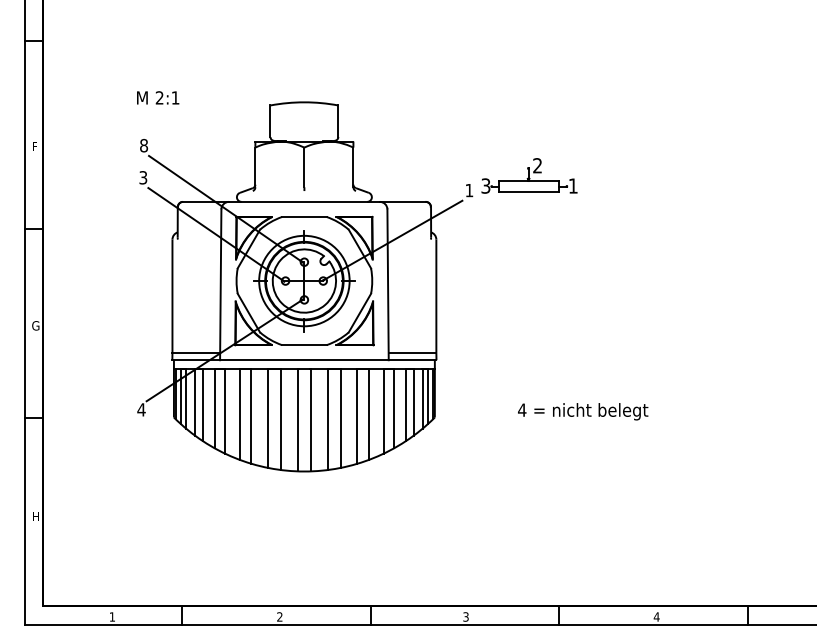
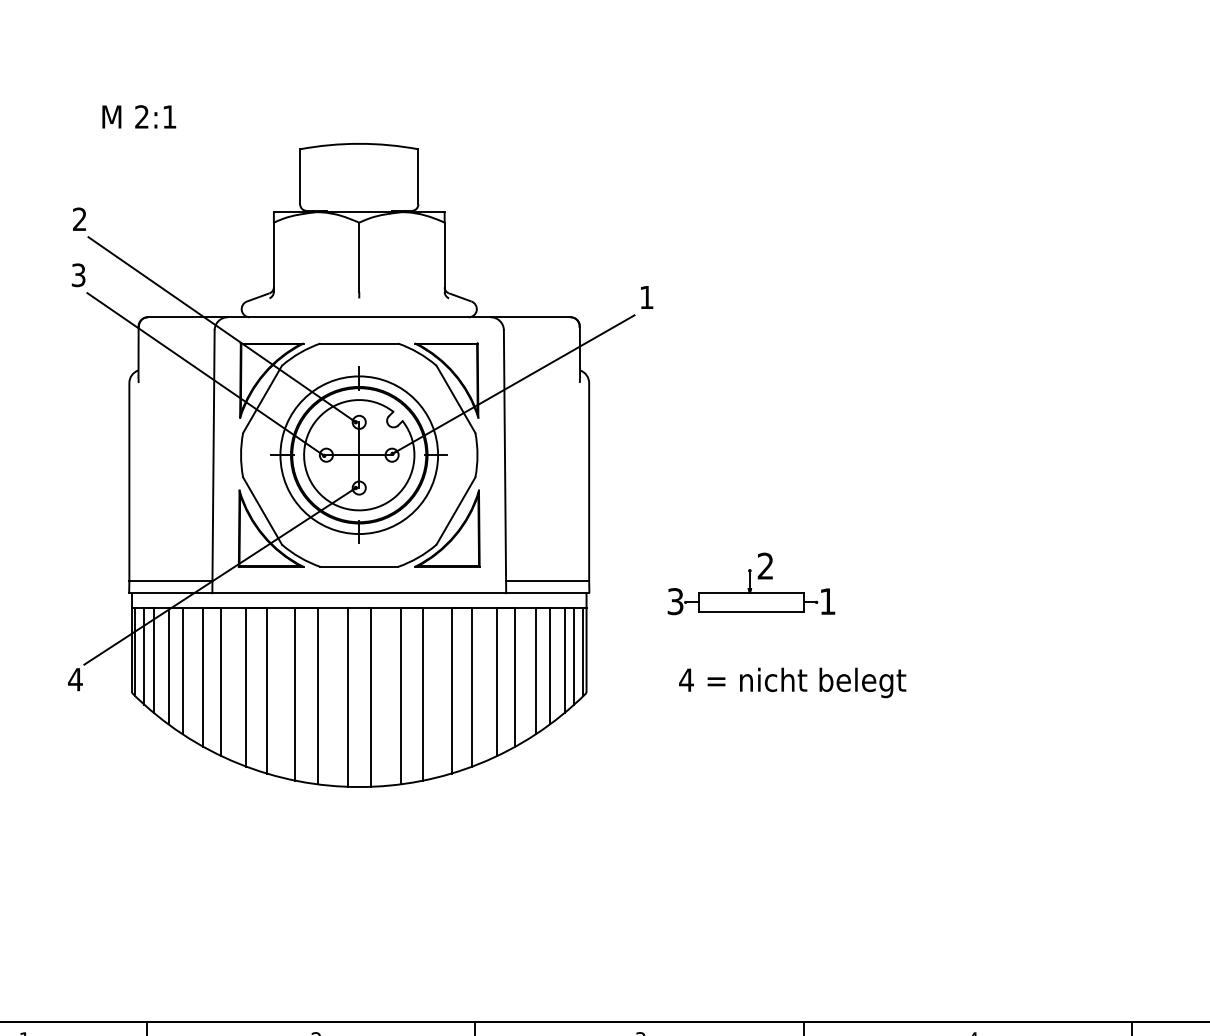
text: (158, 97) -> (139, 116), moved
text: (144, 145) -> (80, 219), 8 -> 2
part: (529, 175) -> (751, 583), moved
text: (583, 411) -> (793, 682), moved

